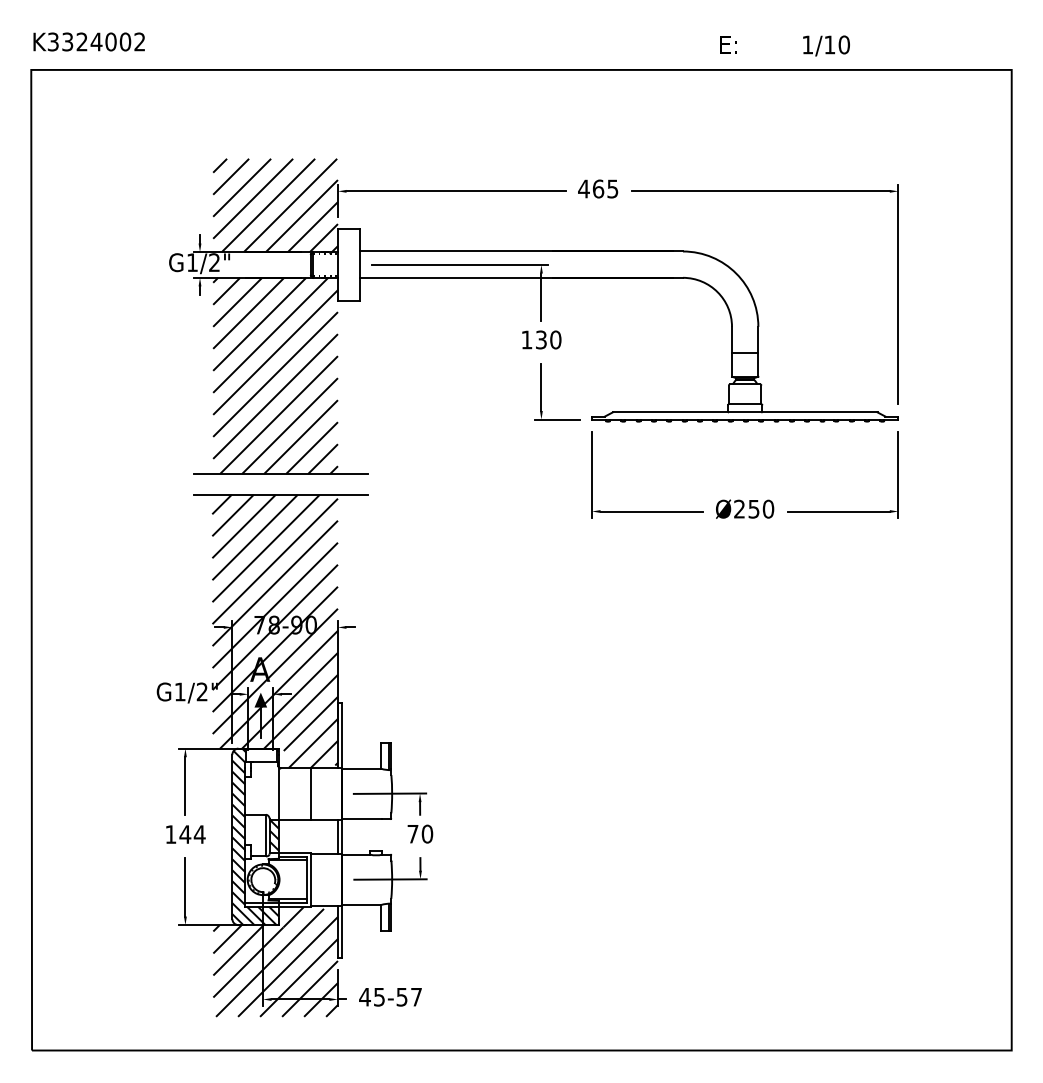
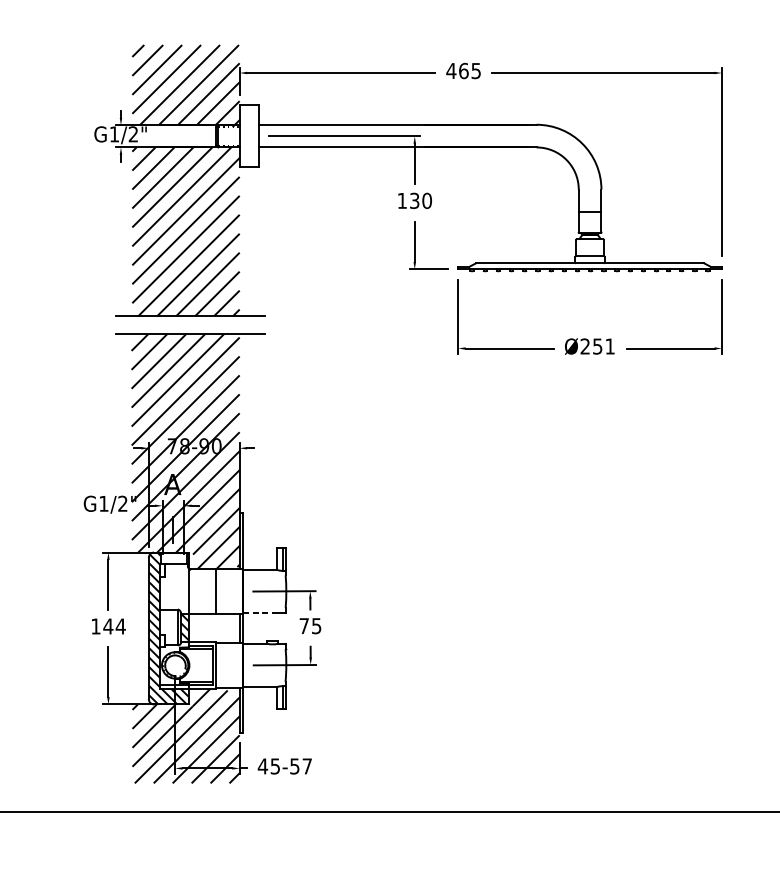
text: (768, 508) -> (610, 345), Ø250 -> Ø251
fill: (260, 699) -> (173, 510), removed
line: (362, 819) -> (260, 613), solid -> dashed
text: (427, 833) -> (316, 625), 70 -> 75

